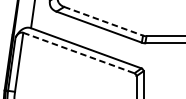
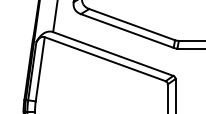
line: (103, 21) -> (132, 24), dashed -> solid
line: (79, 53) -> (105, 59), dashed -> solid

